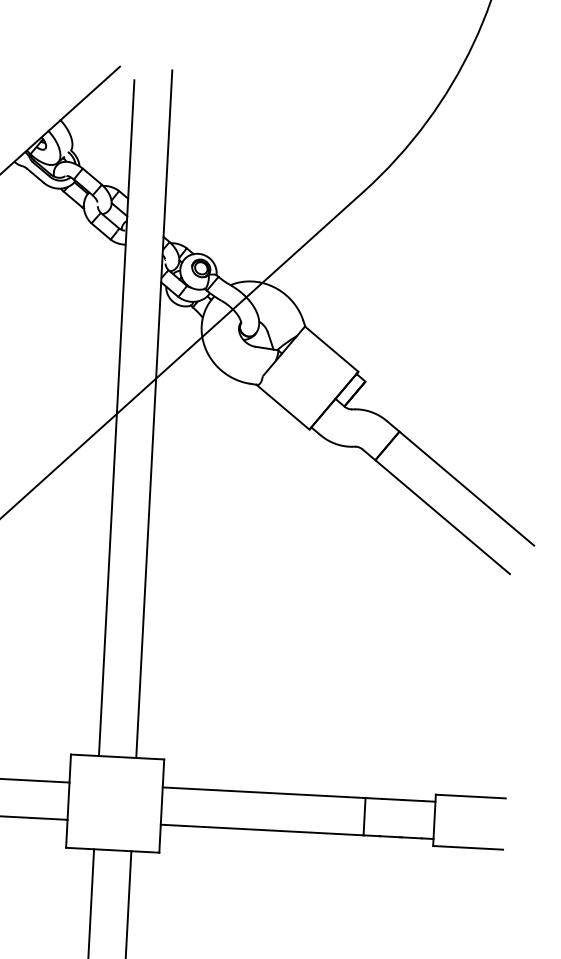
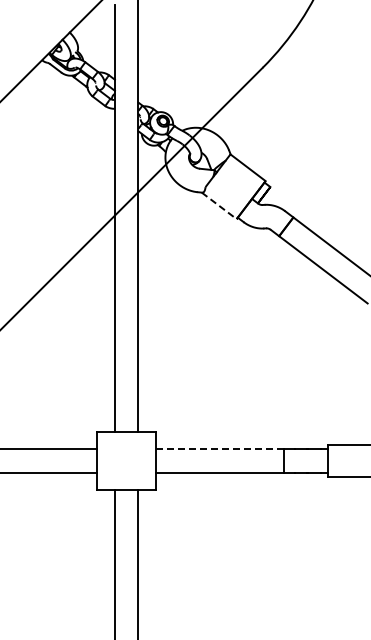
line: (283, 406) -> (219, 205), solid -> dashed
line: (263, 793) -> (219, 449), solid -> dashed

